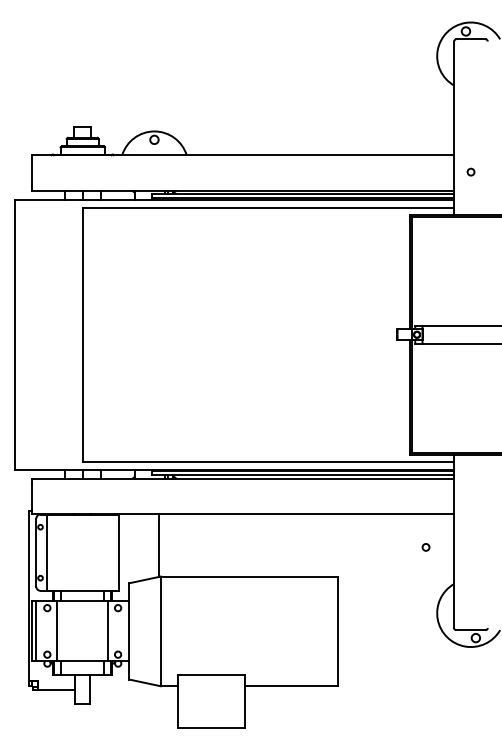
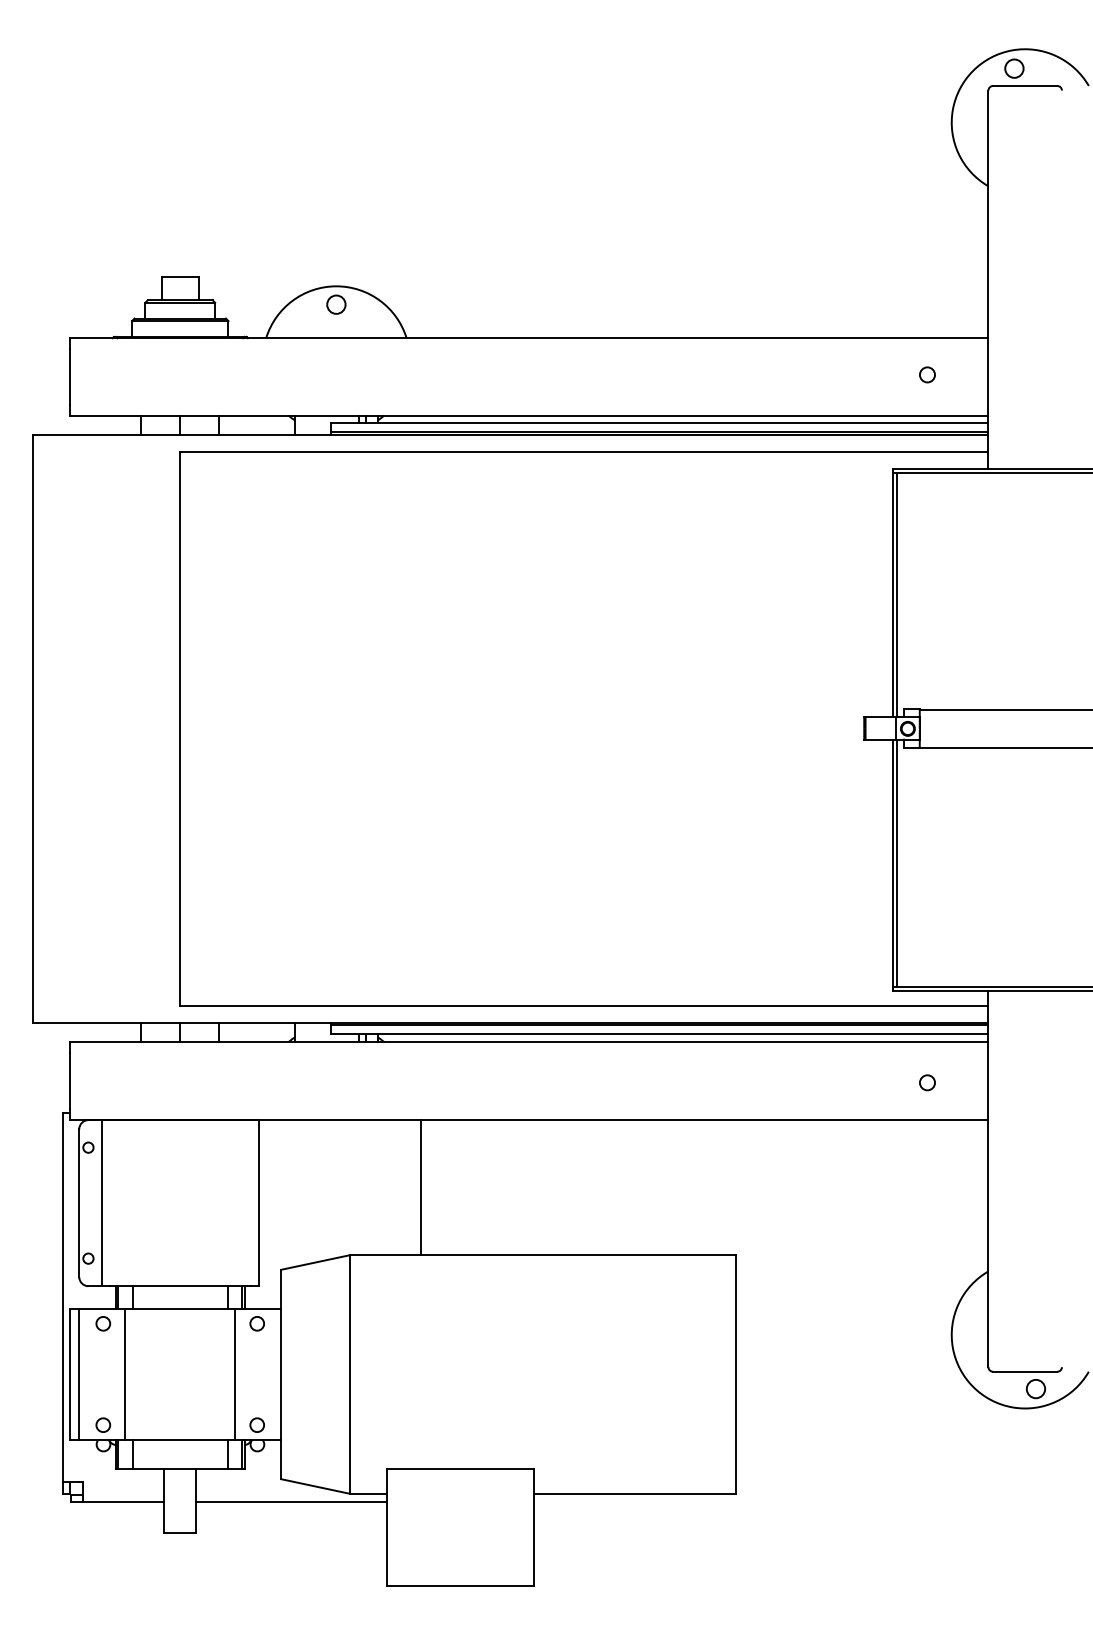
circle: (470, 171) -> (926, 373), moved
line: (158, 545) -> (421, 1187), moved
circle: (425, 547) -> (926, 1083), moved
line: (133, 690) -> (290, 1503), added

